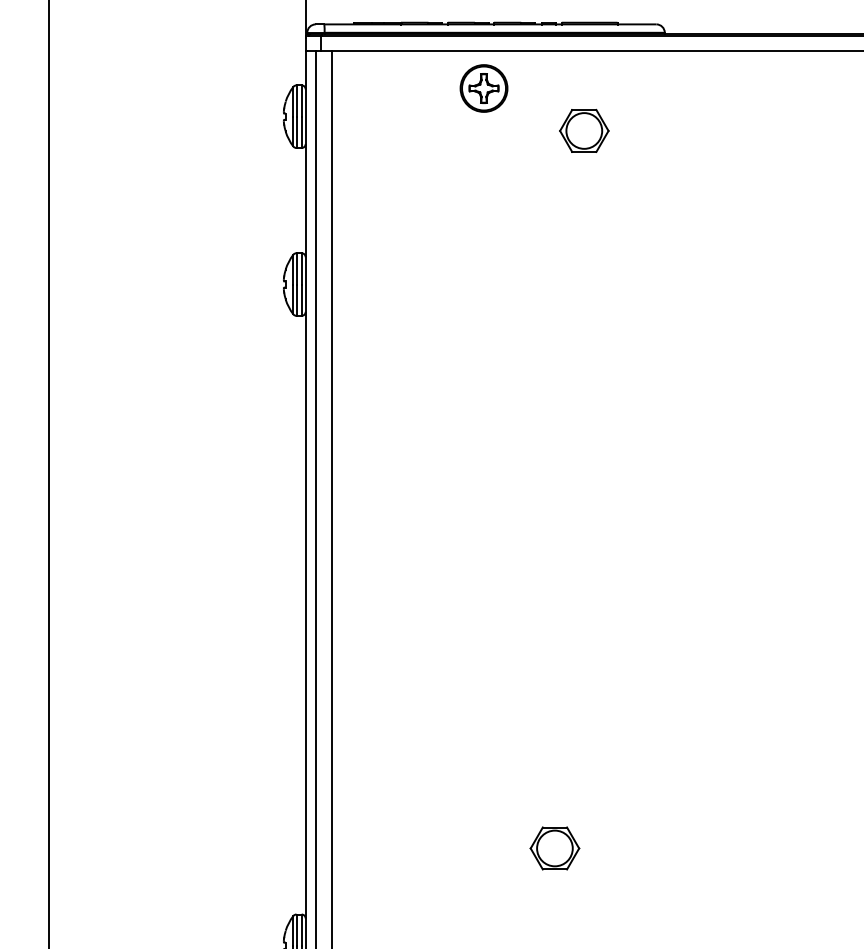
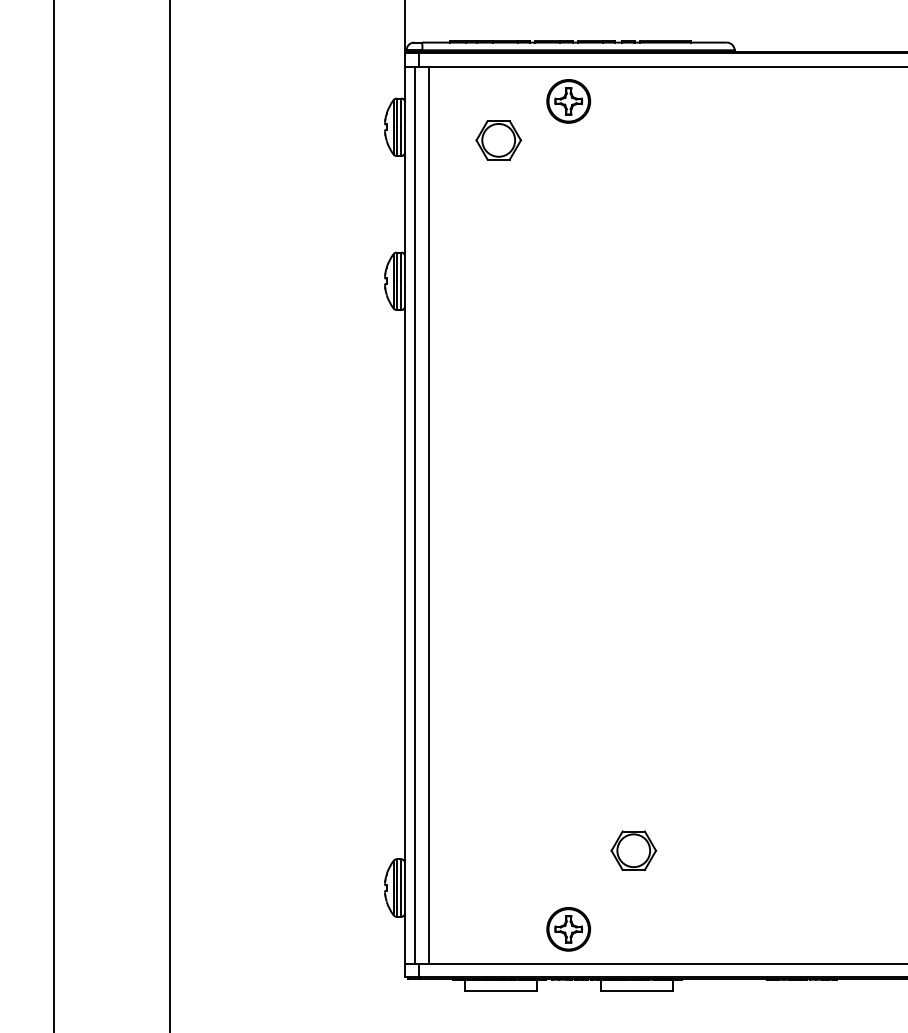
part: (584, 131) -> (498, 140), moved
part: (554, 848) -> (633, 850), moved

